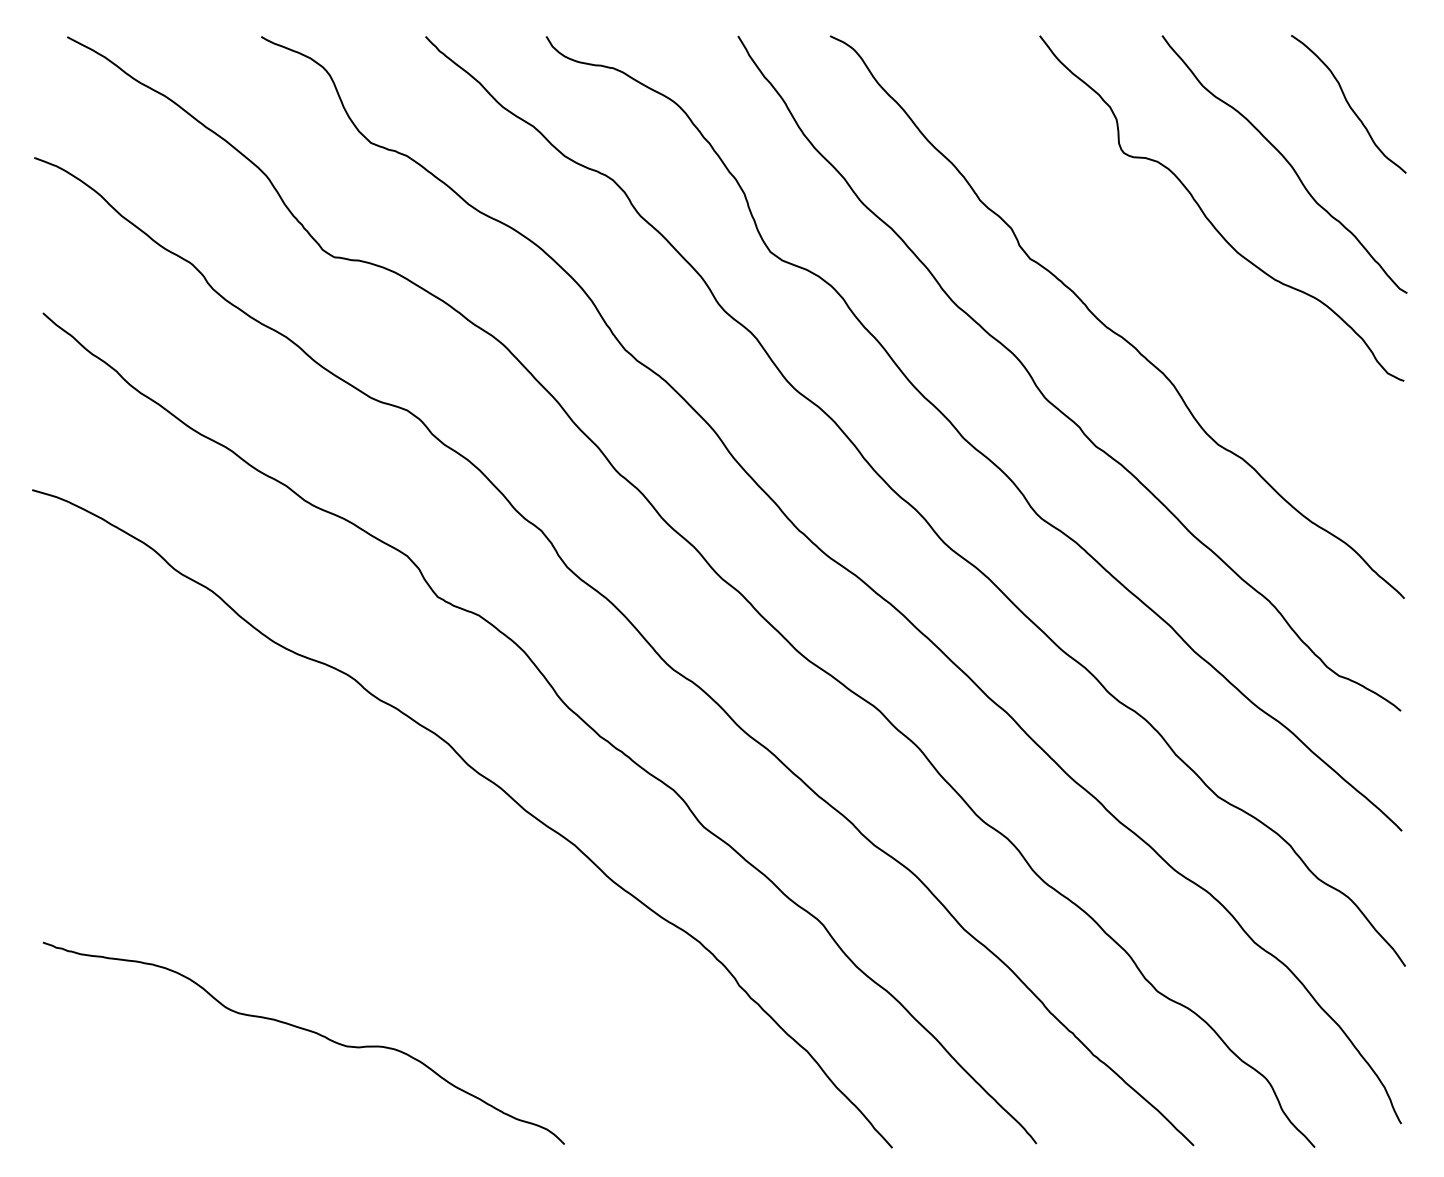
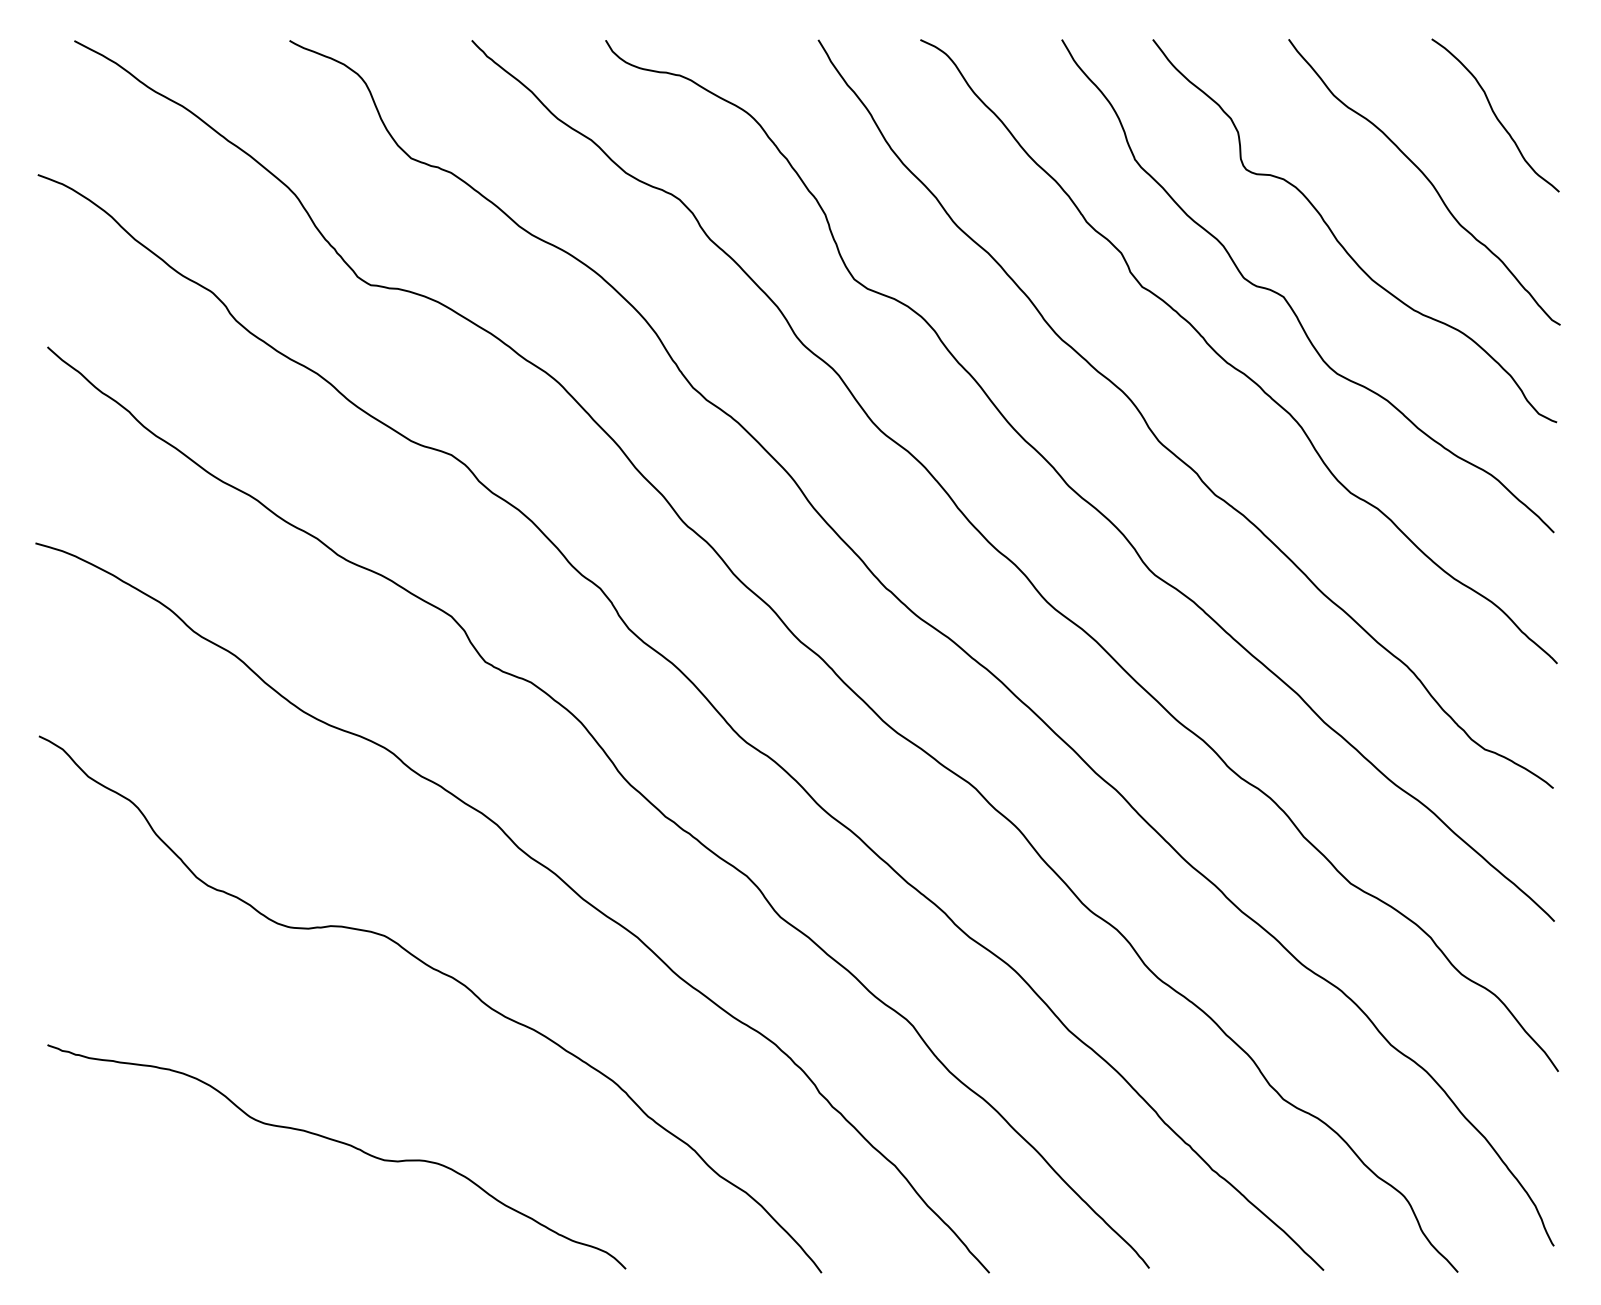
curve: (1161, 271) -> (1287, 300), added
curve: (400, 879) -> (443, 975), added

